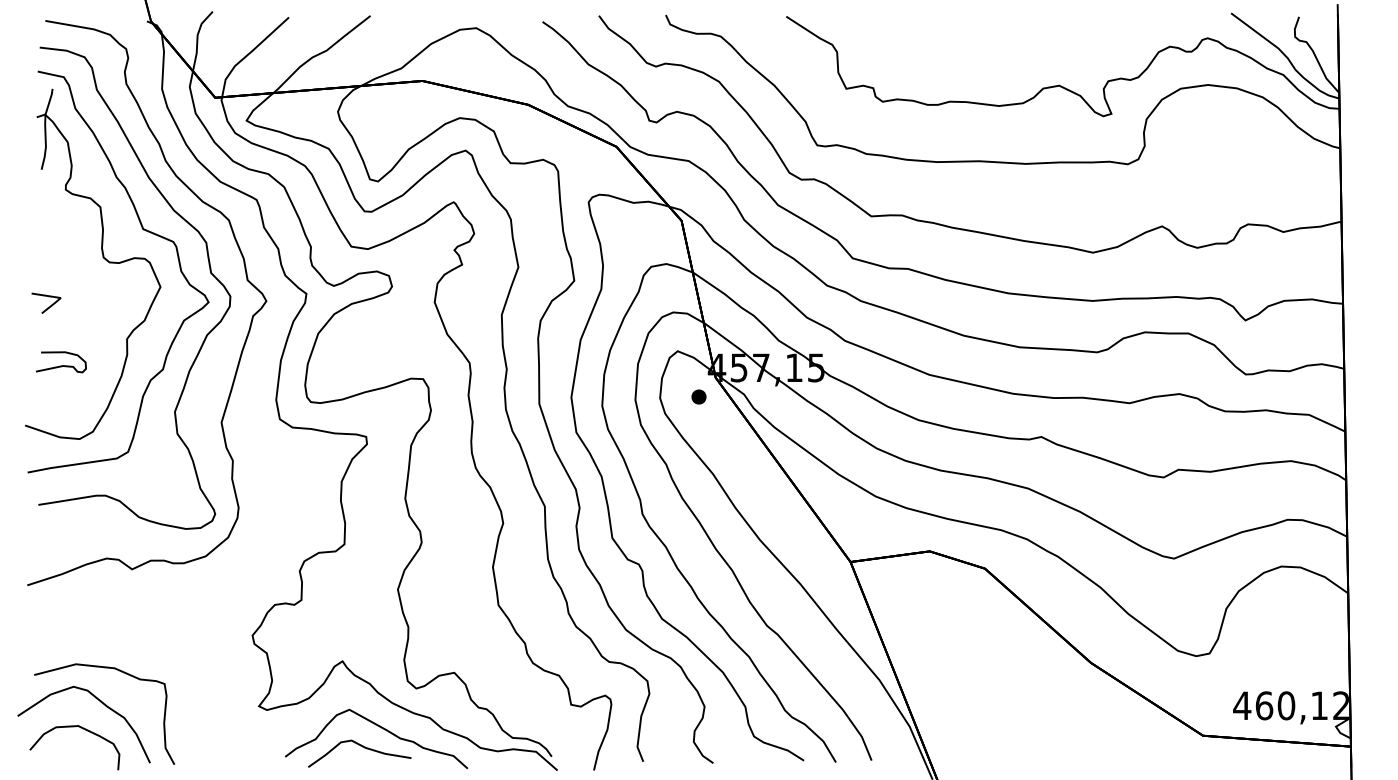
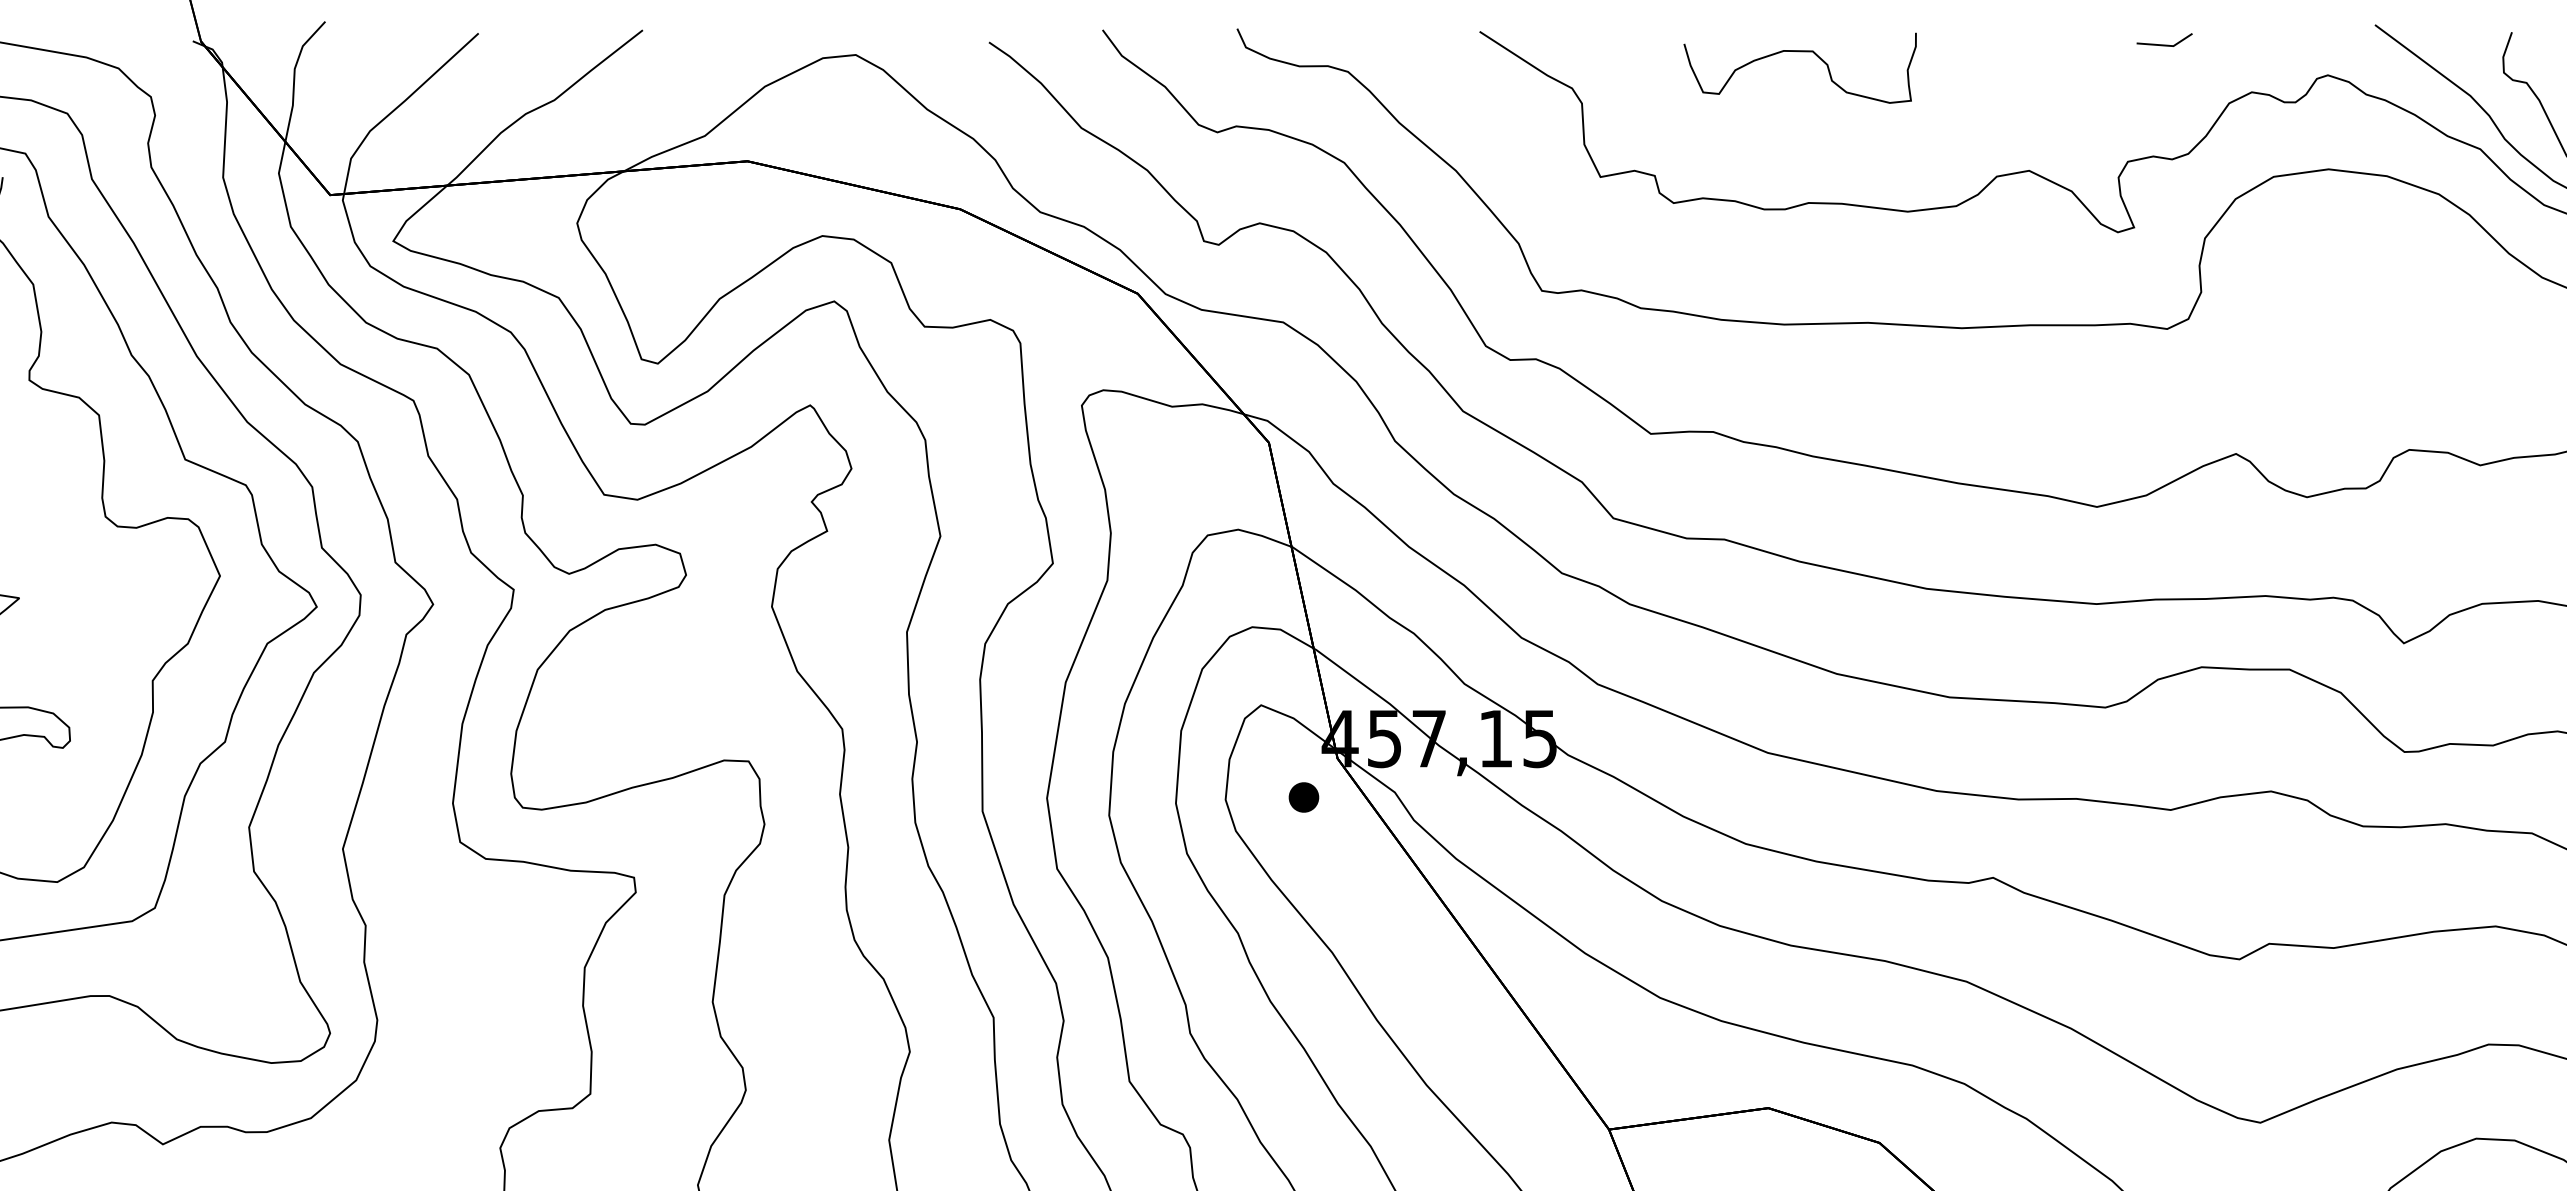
line: (1126, 22) -> (2164, 43), added
curve: (945, 27) -> (1800, 53), added

